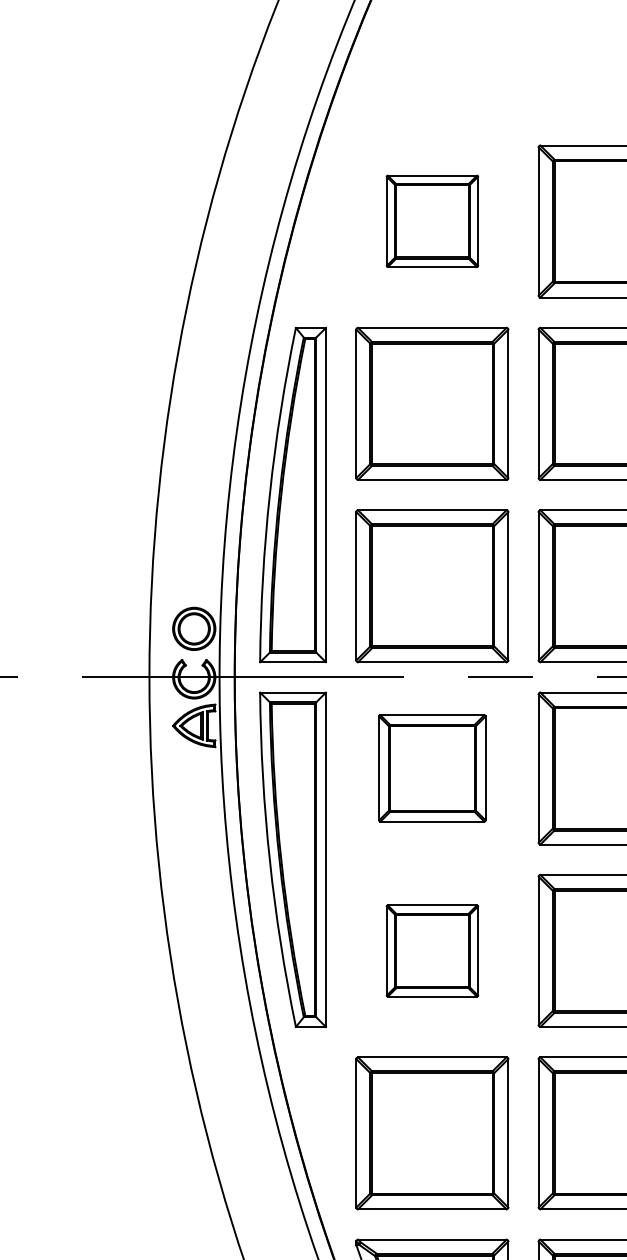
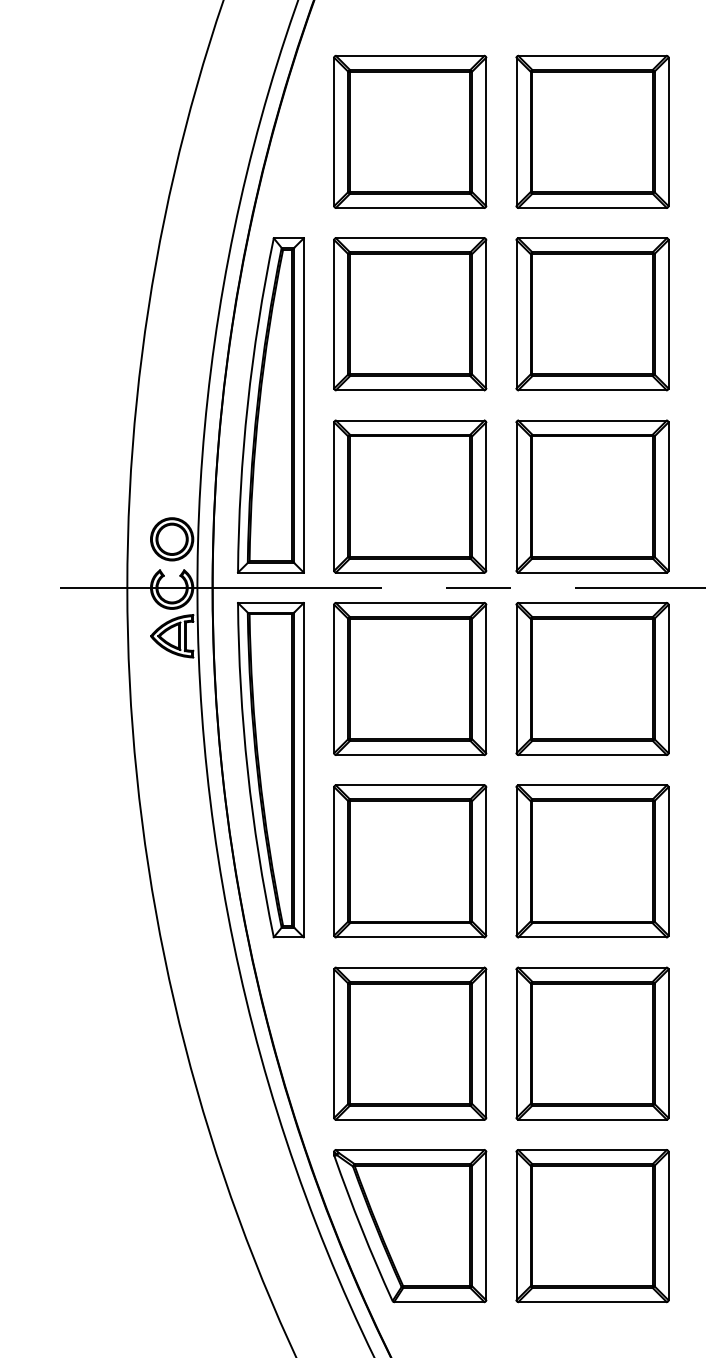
part: (432, 221) -> (410, 131), size x1.67
part: (432, 768) -> (410, 678), size x1.43
part: (432, 951) -> (410, 861), size x1.67

